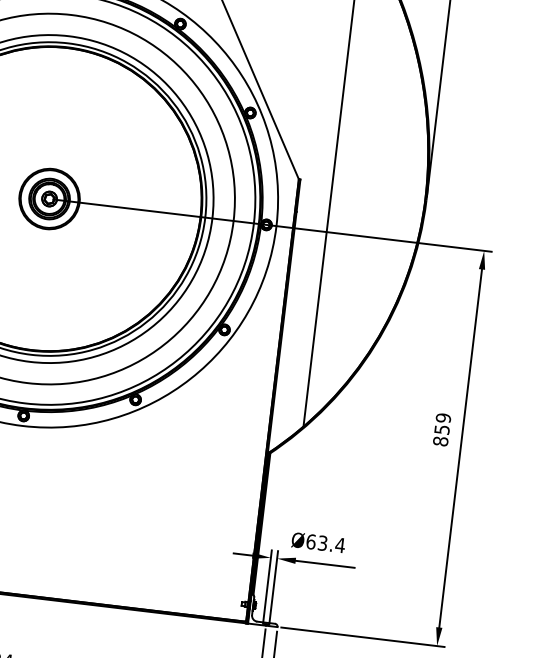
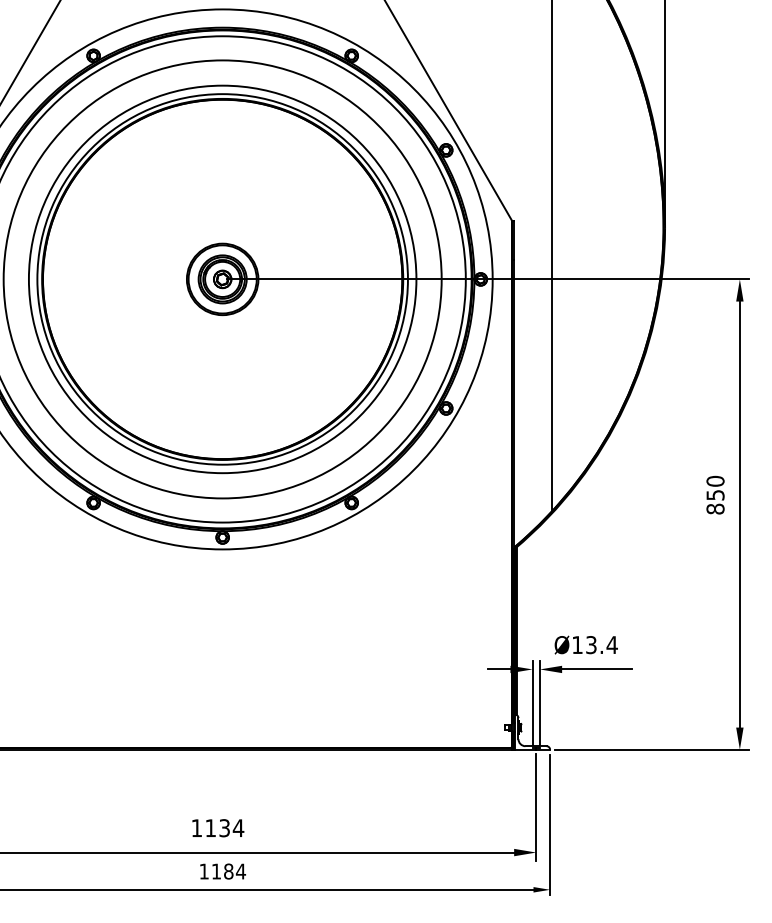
text: (443, 418) -> (715, 481), 859 -> 850
text: (311, 542) -> (577, 645), Ø63.4 -> Ø13.4

